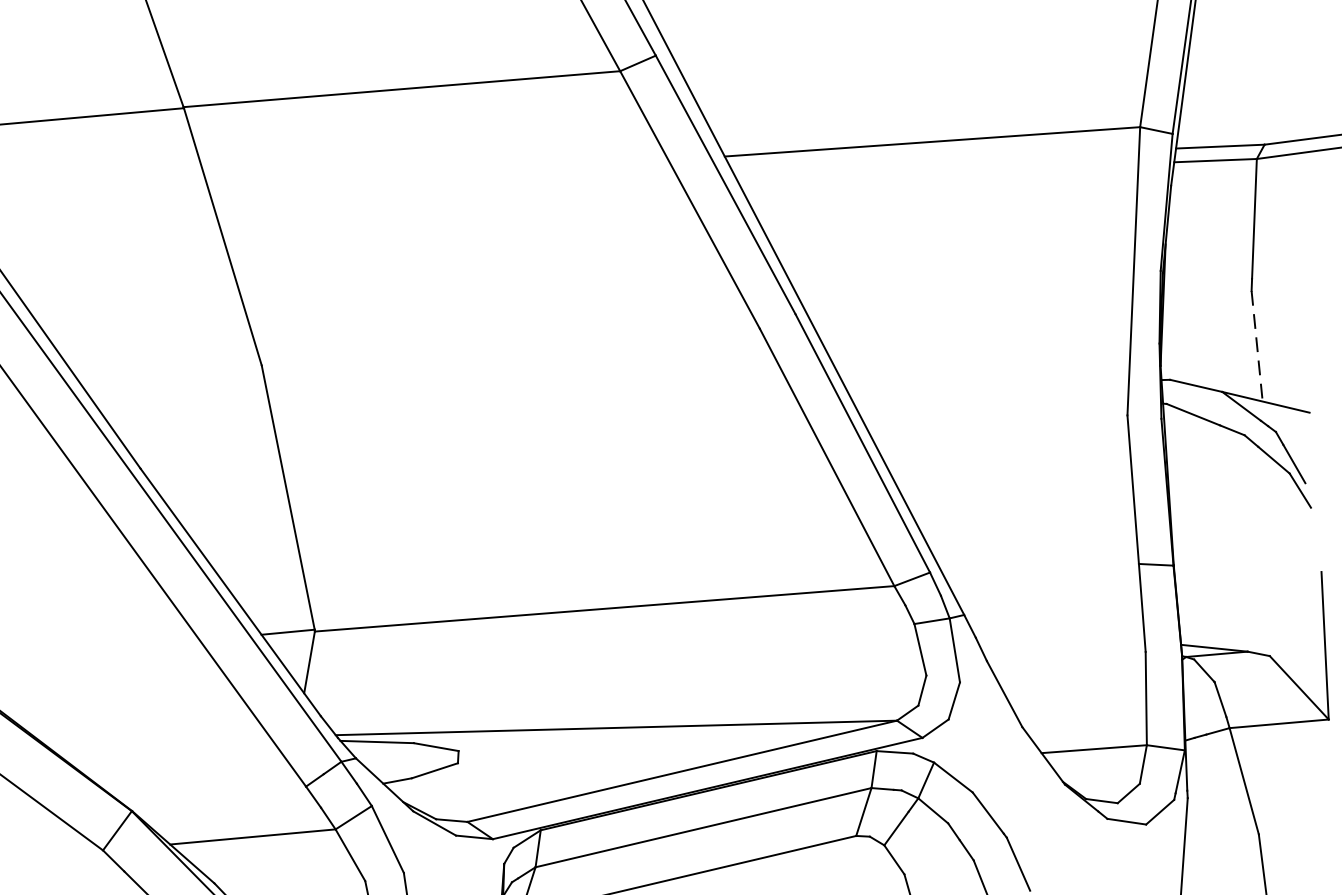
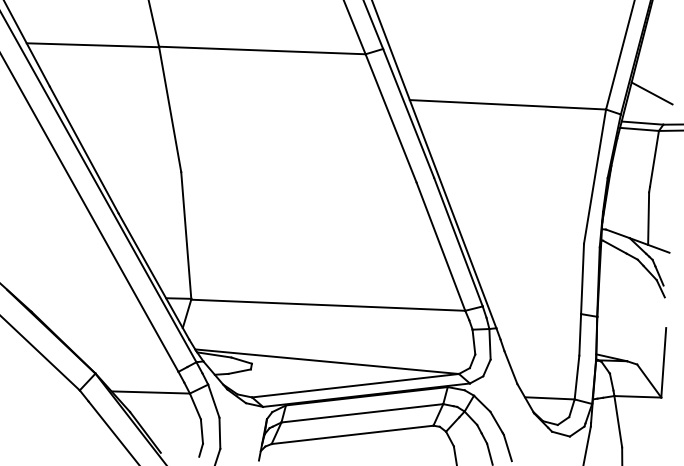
line: (1231, 82) -> (651, 93), added
line: (1257, 347) -> (648, 219), dashed -> solid

